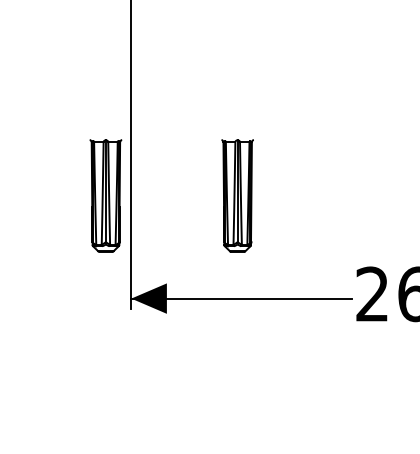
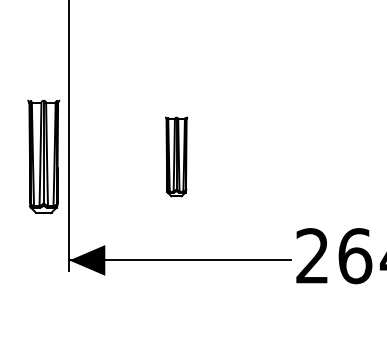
part: (237, 195) -> (176, 156), size x0.7

